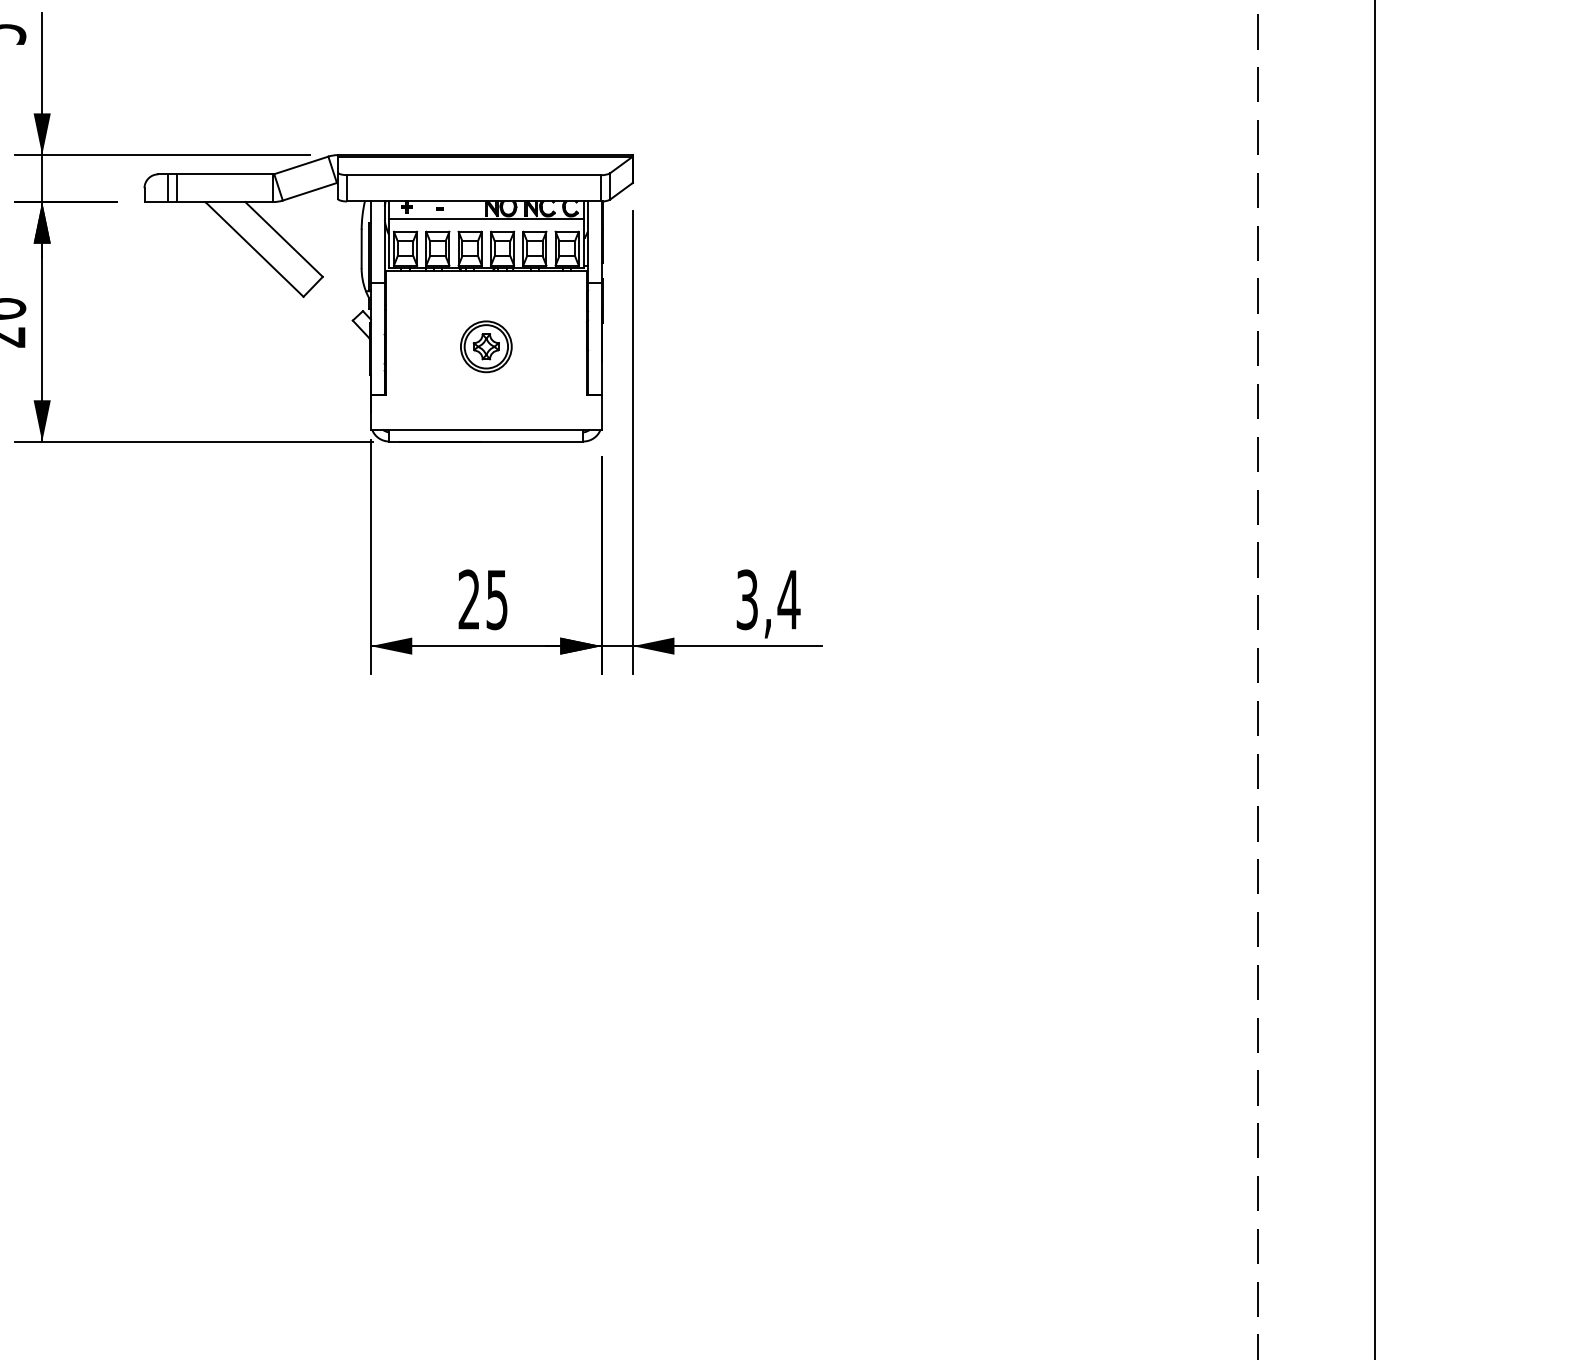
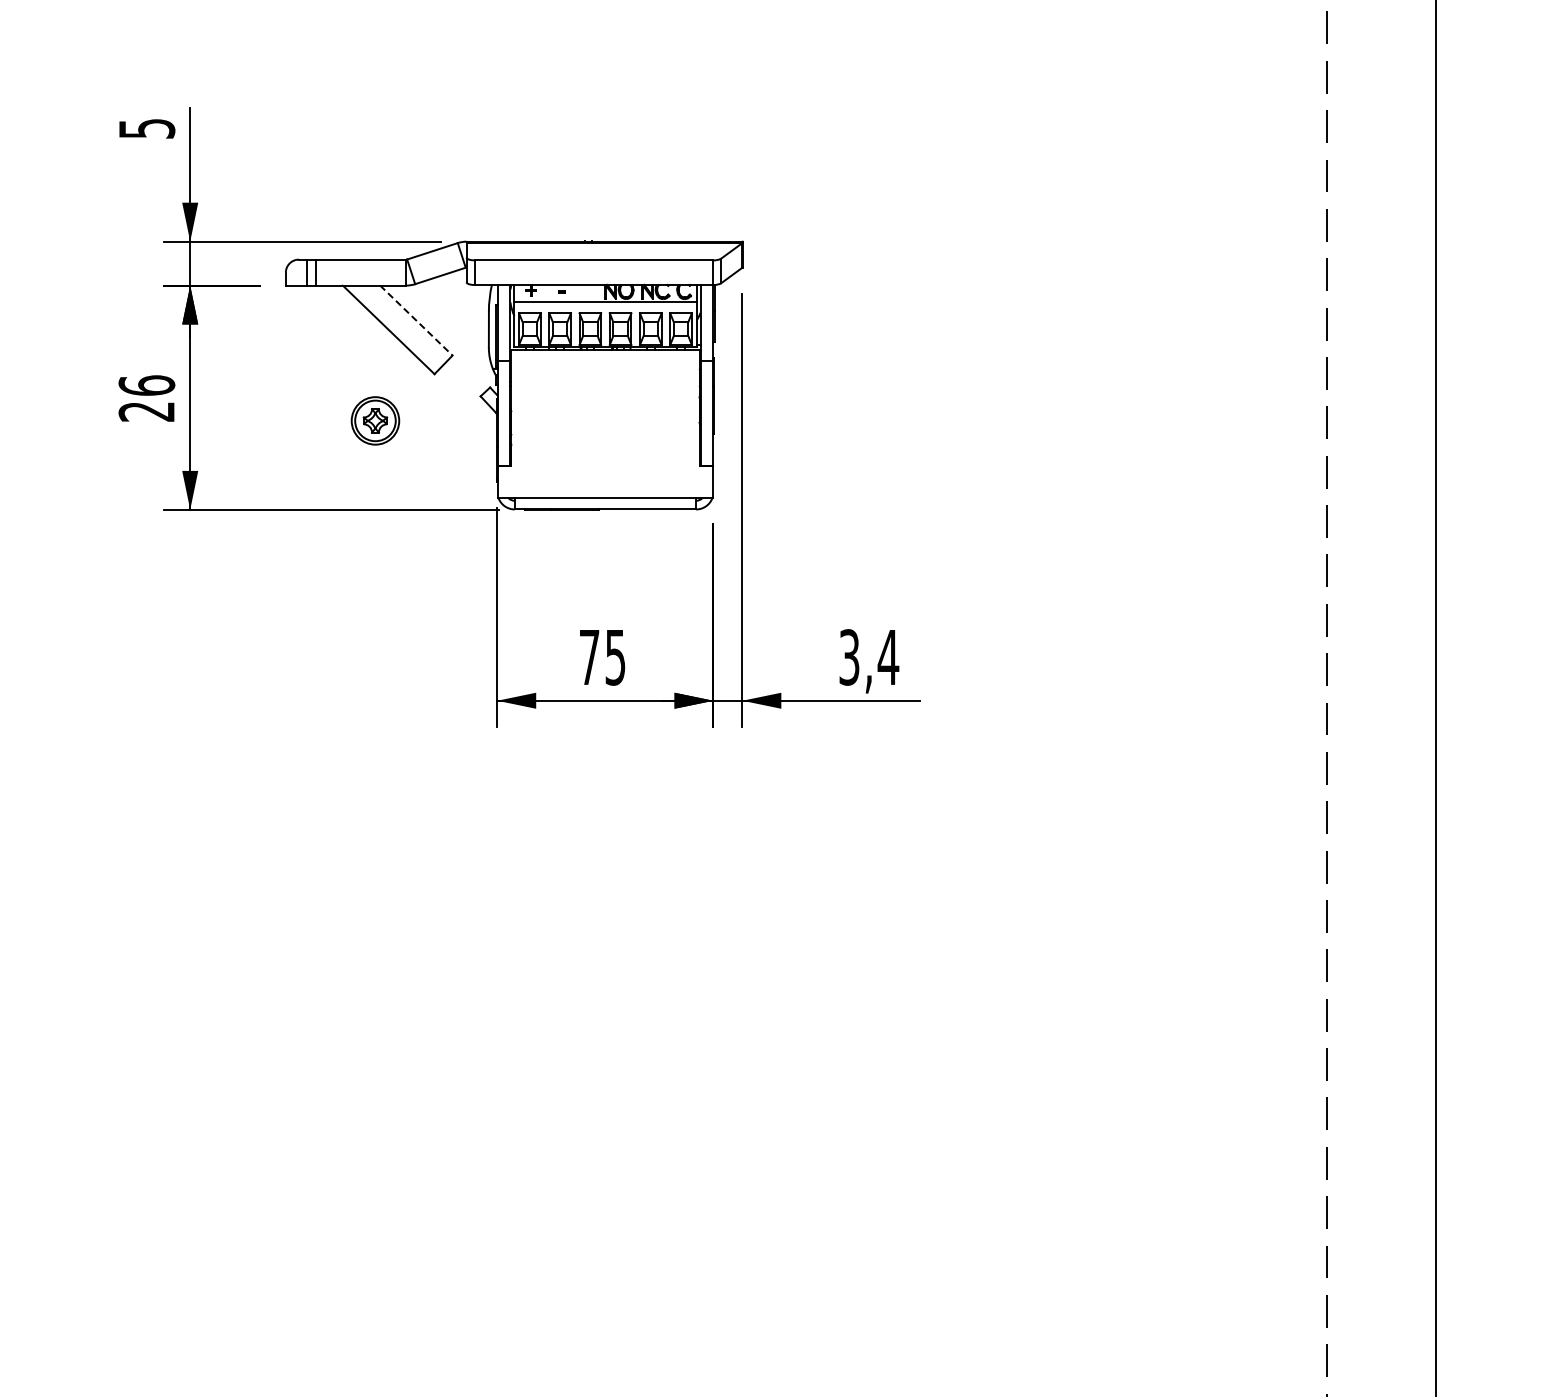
line: (284, 239) -> (416, 320), solid -> dashed
part: (486, 346) -> (375, 420), moved
text: (469, 598) -> (589, 656), 25 -> 75

